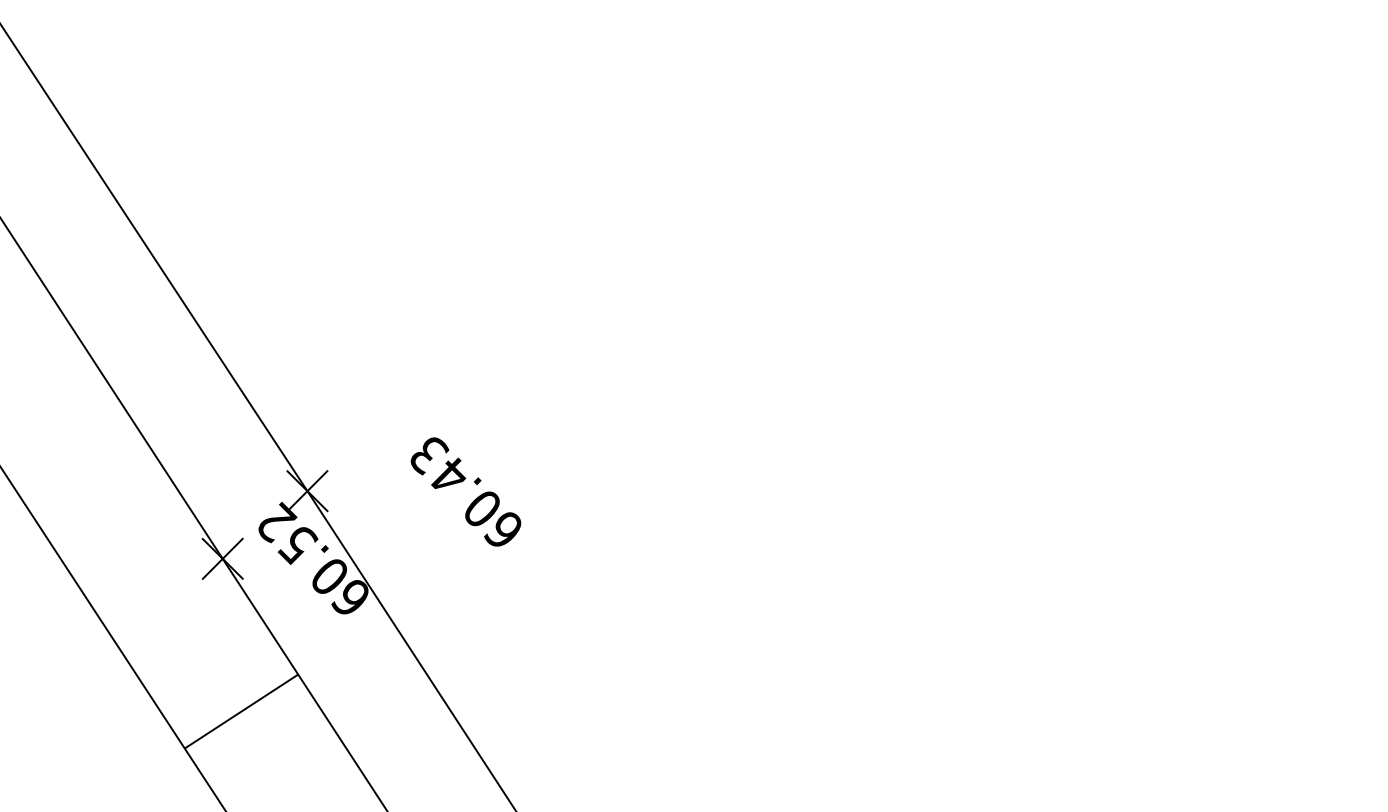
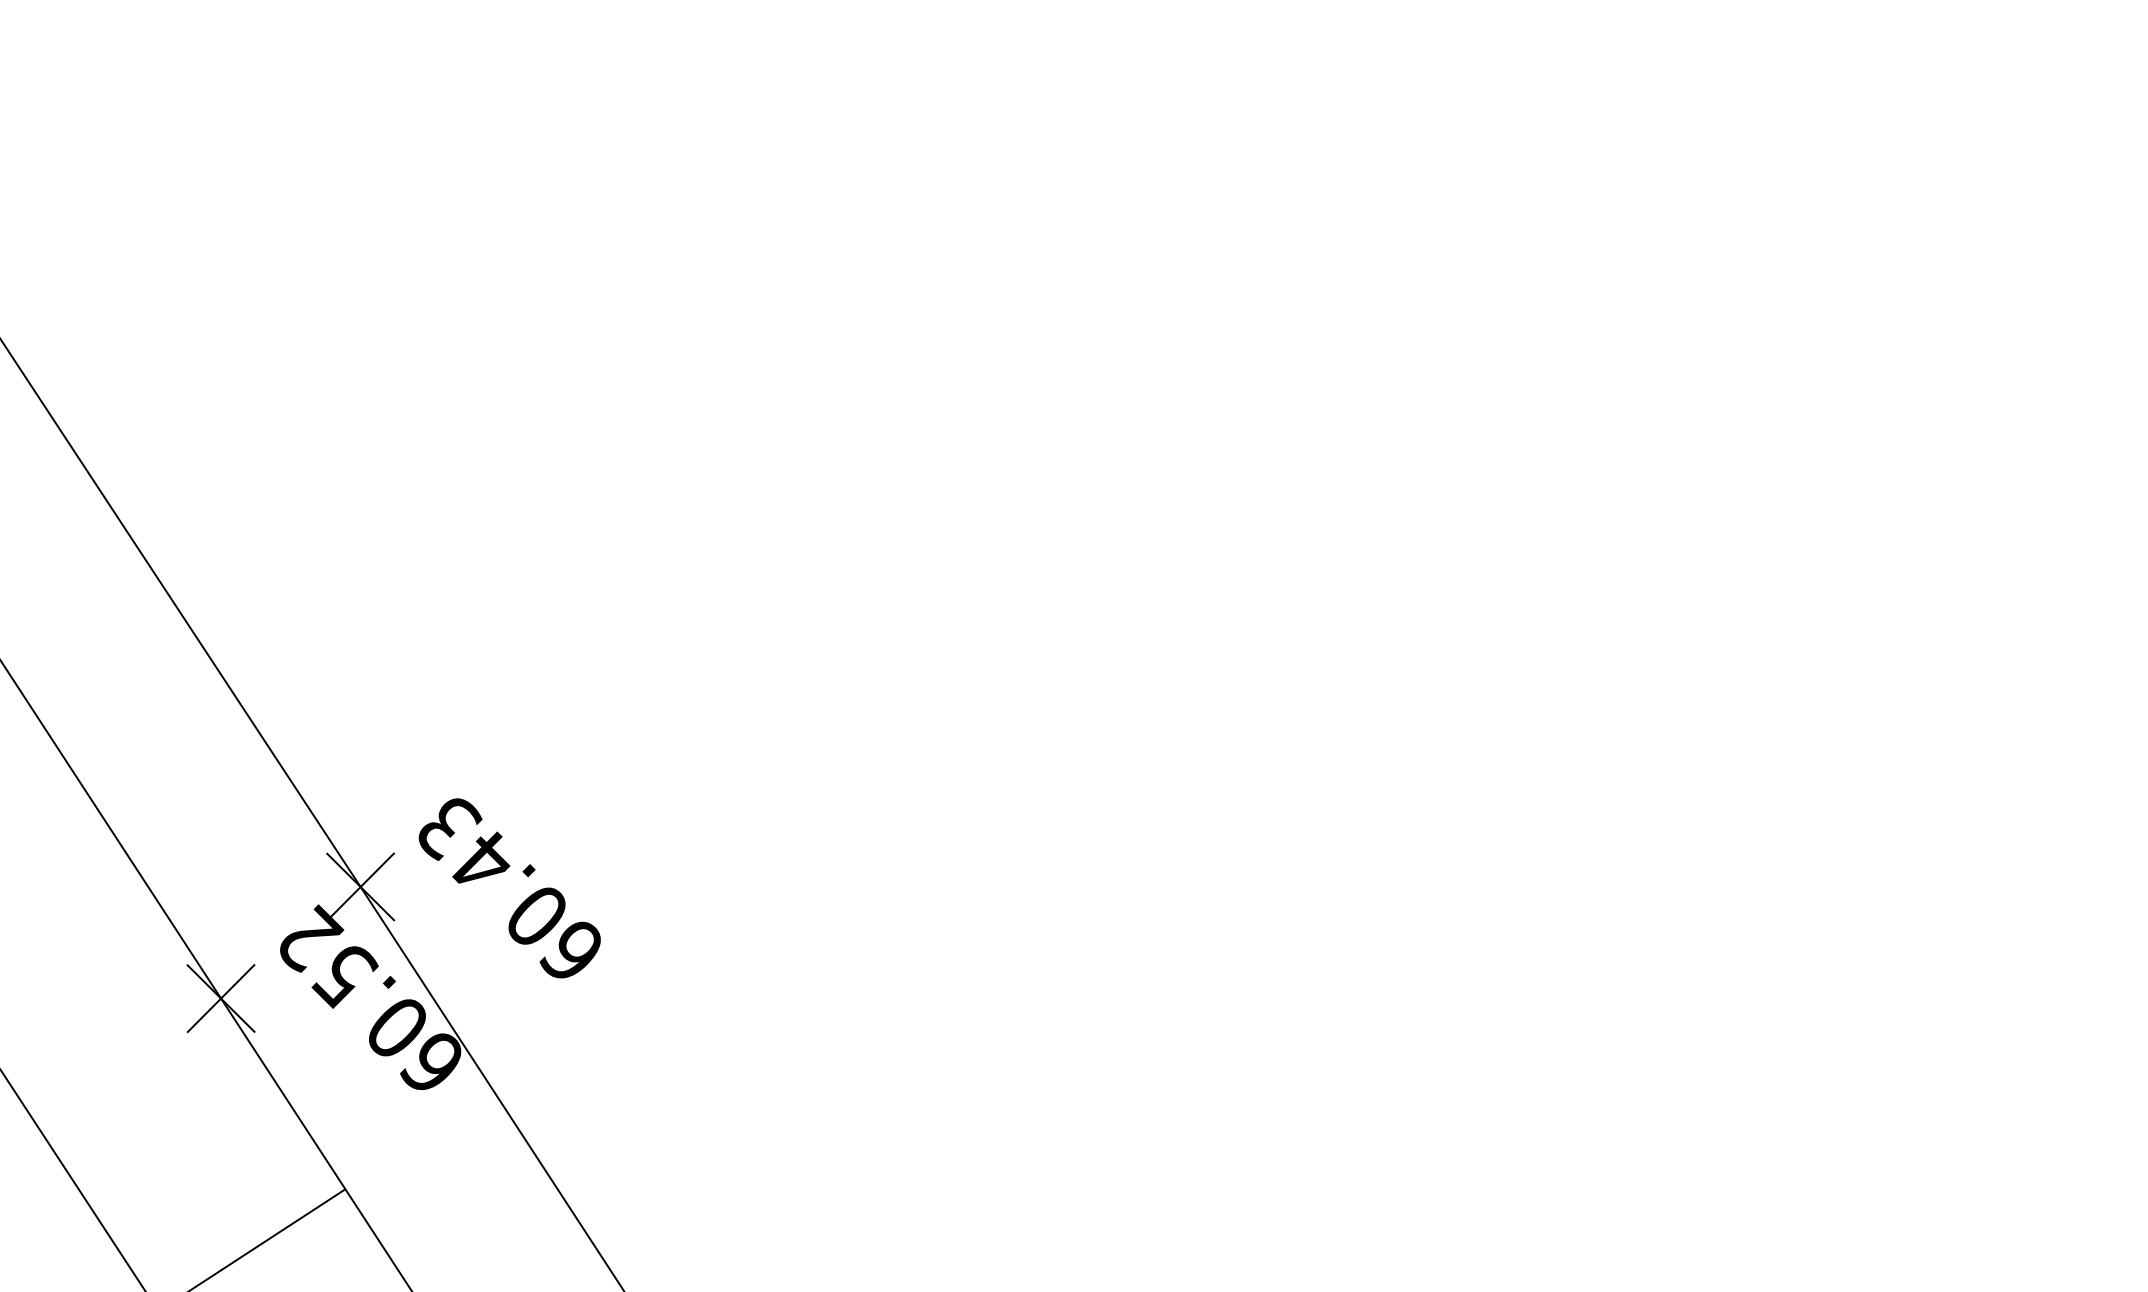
text: (465, 491) -> (509, 887), moved

